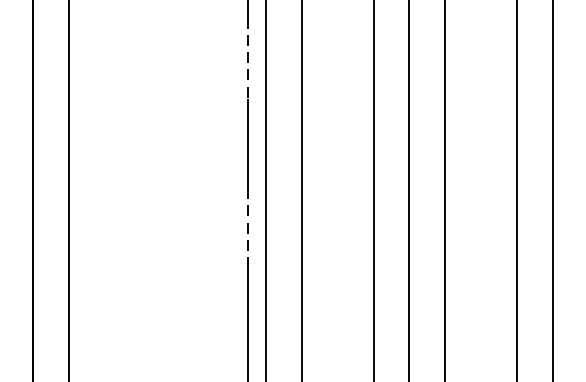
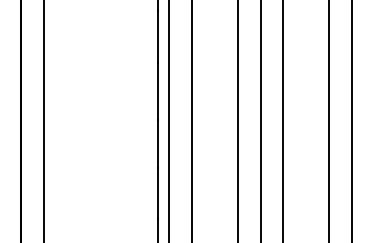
line: (249, 59) -> (158, 37), dashed -> solid
line: (249, 227) -> (158, 144), dashed -> solid

